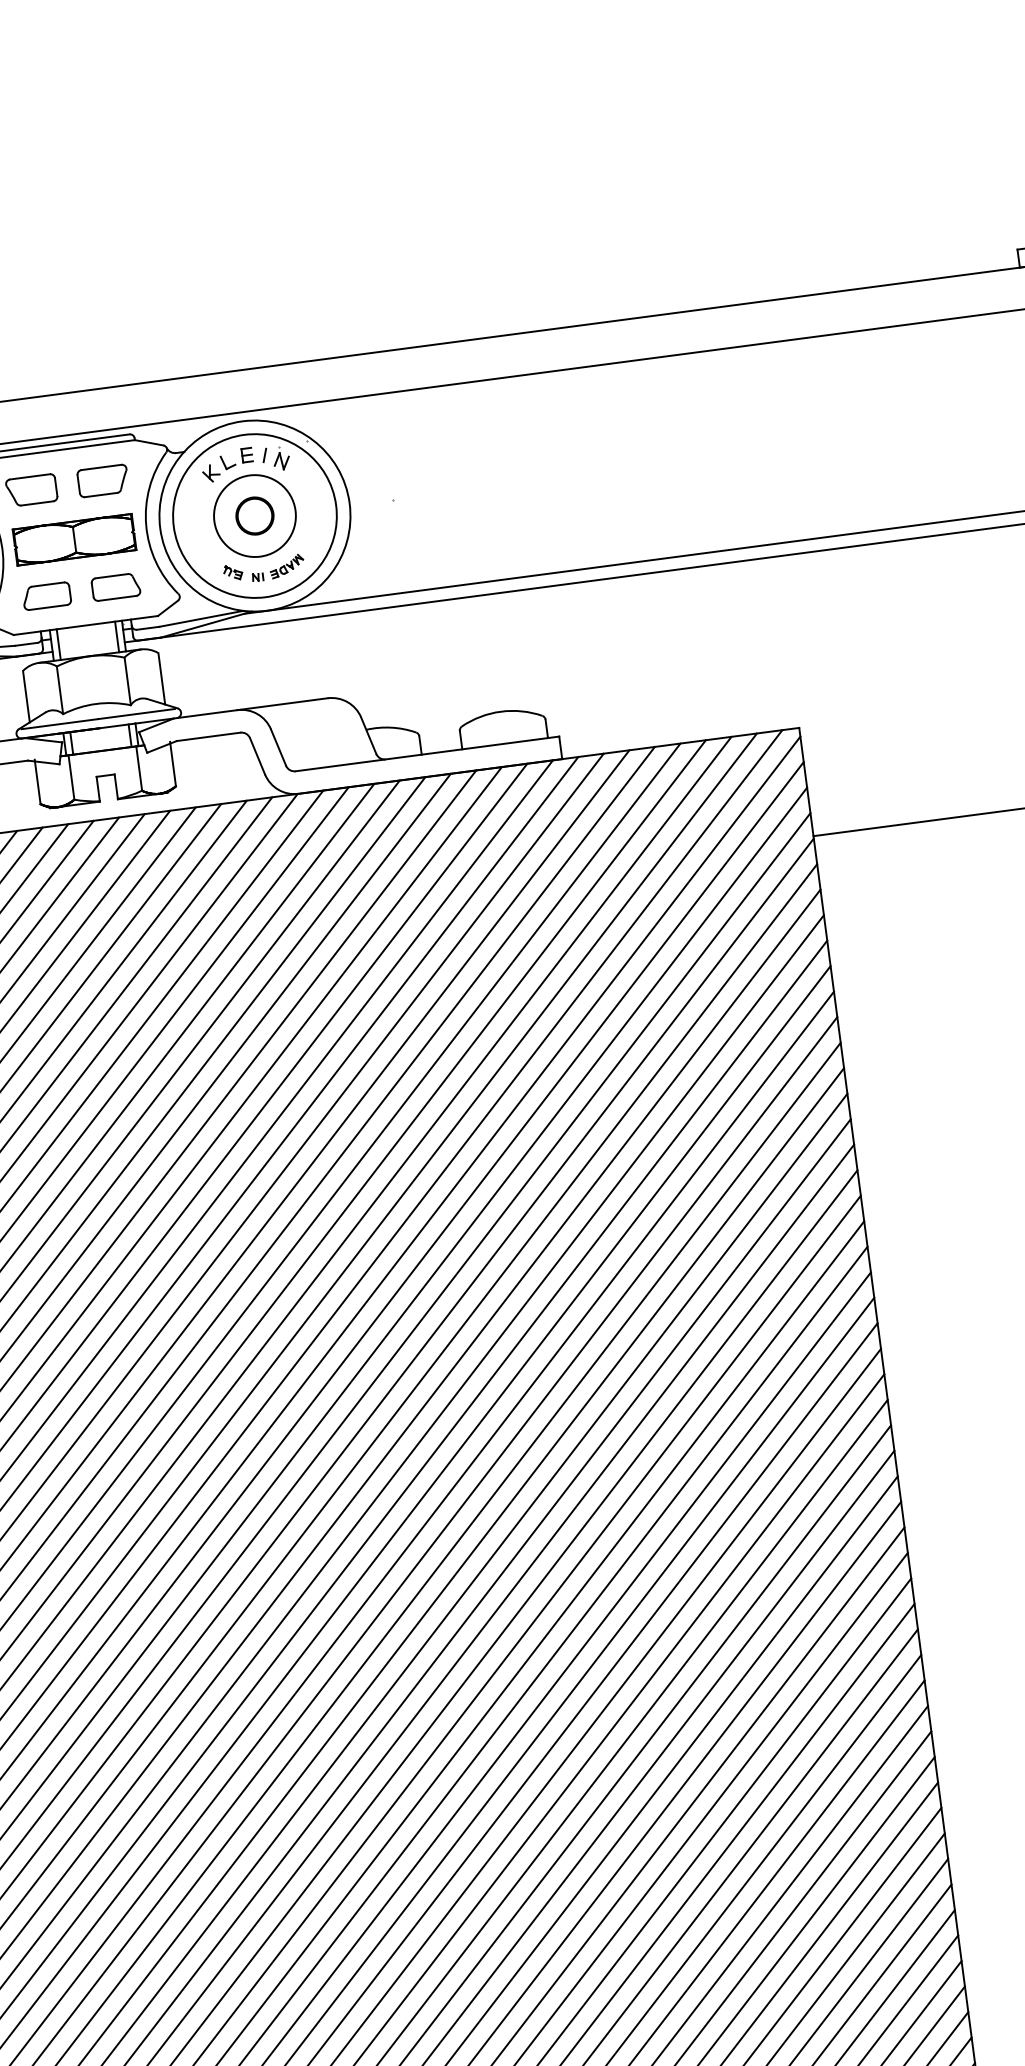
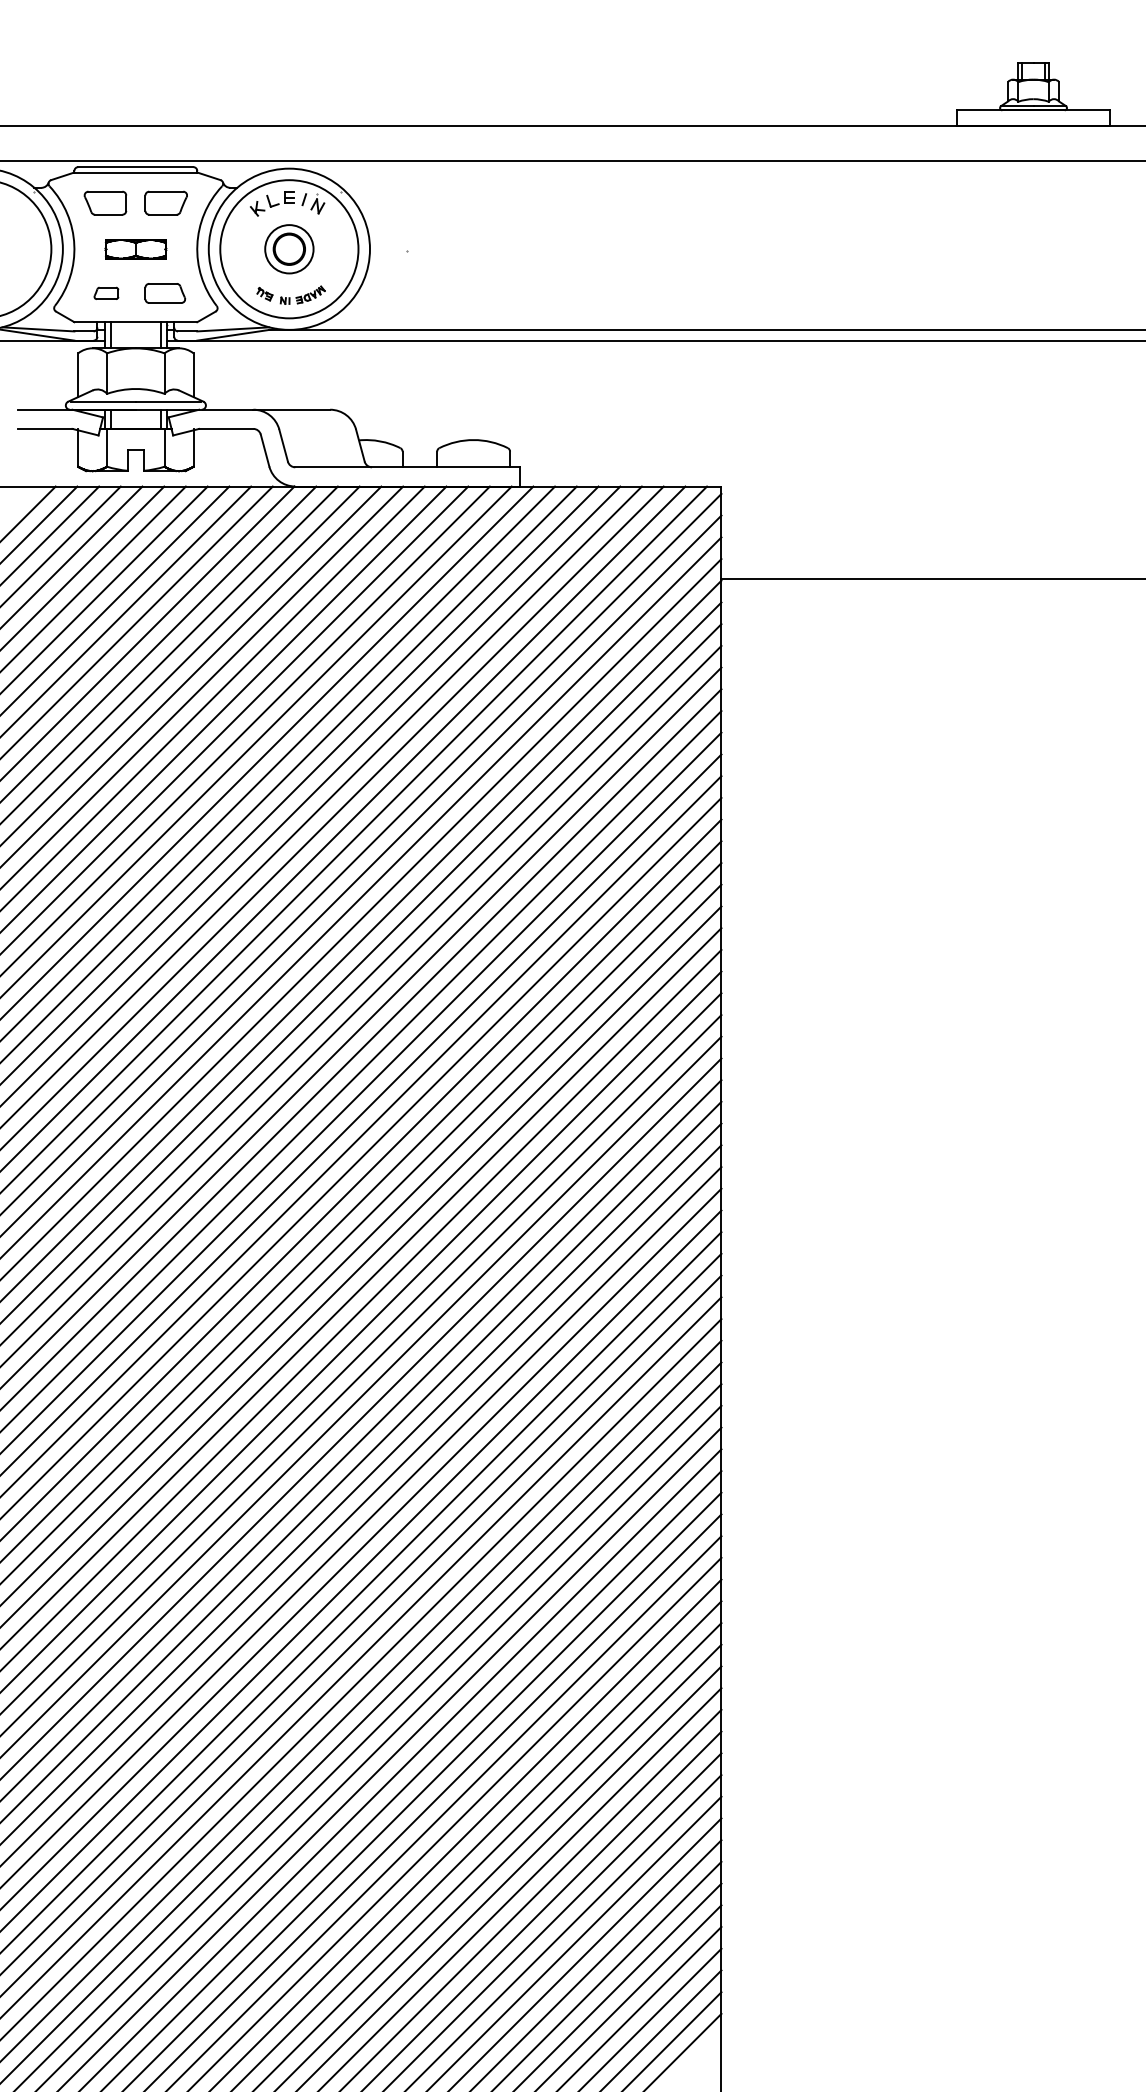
circle: (253, 515) -> (288, 248), size x0.7
part: (74, 540) -> (135, 249), size x0.6
part: (46, 596) -> (106, 293), size x0.6

